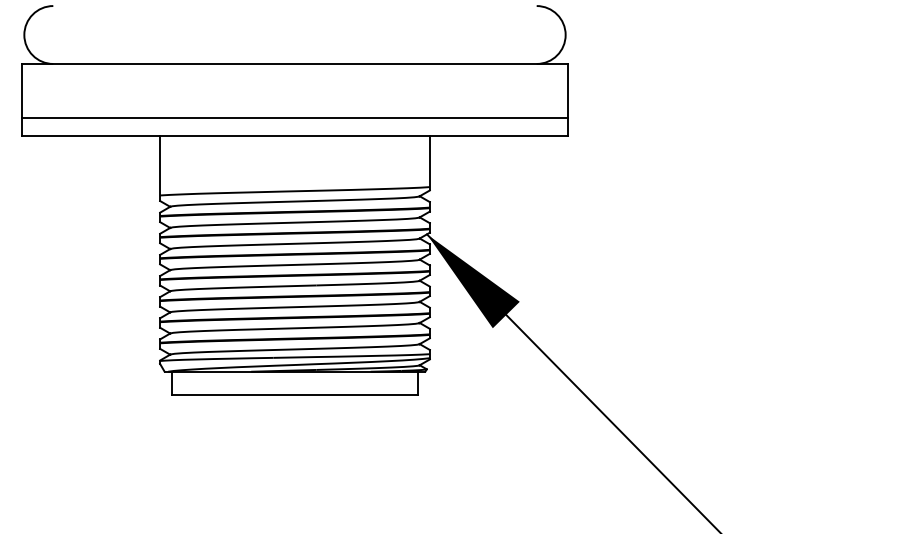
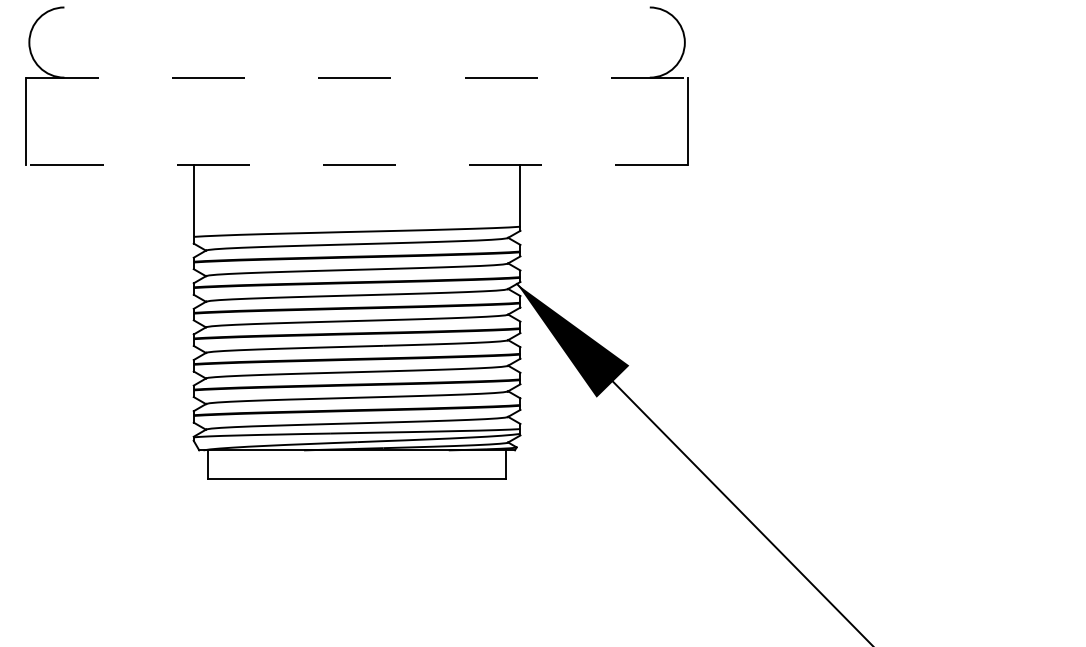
line: (295, 63) -> (357, 77), solid -> dashed
line: (294, 118) -> (356, 143), removed
line: (294, 136) -> (356, 165), solid -> dashed

